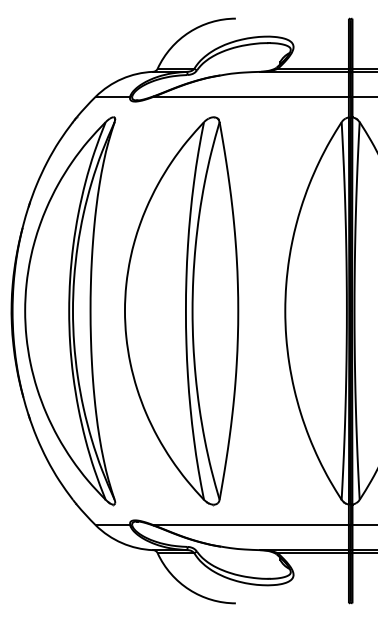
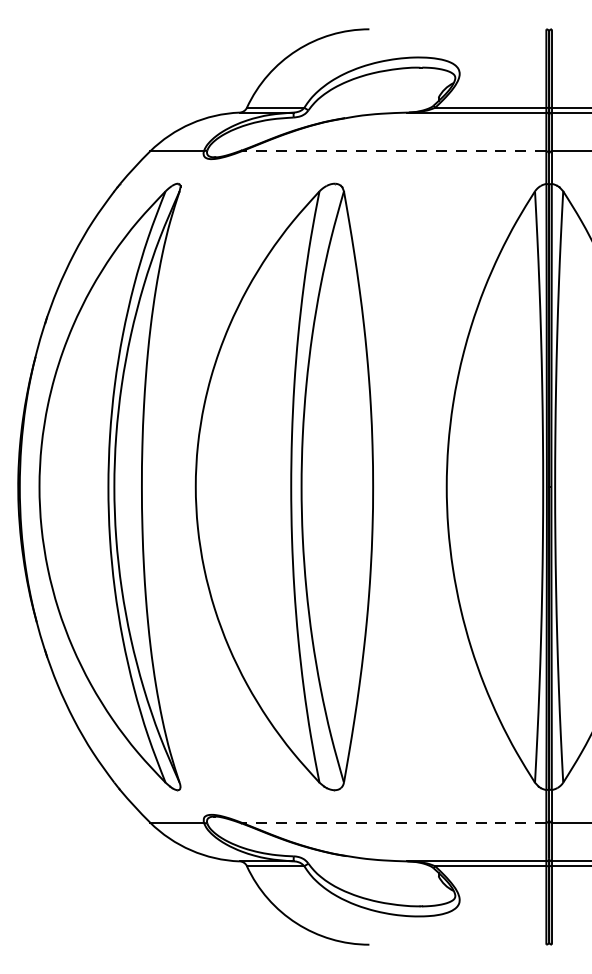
line: (250, 96) -> (392, 151), solid -> dashed
line: (250, 525) -> (392, 822), solid -> dashed

